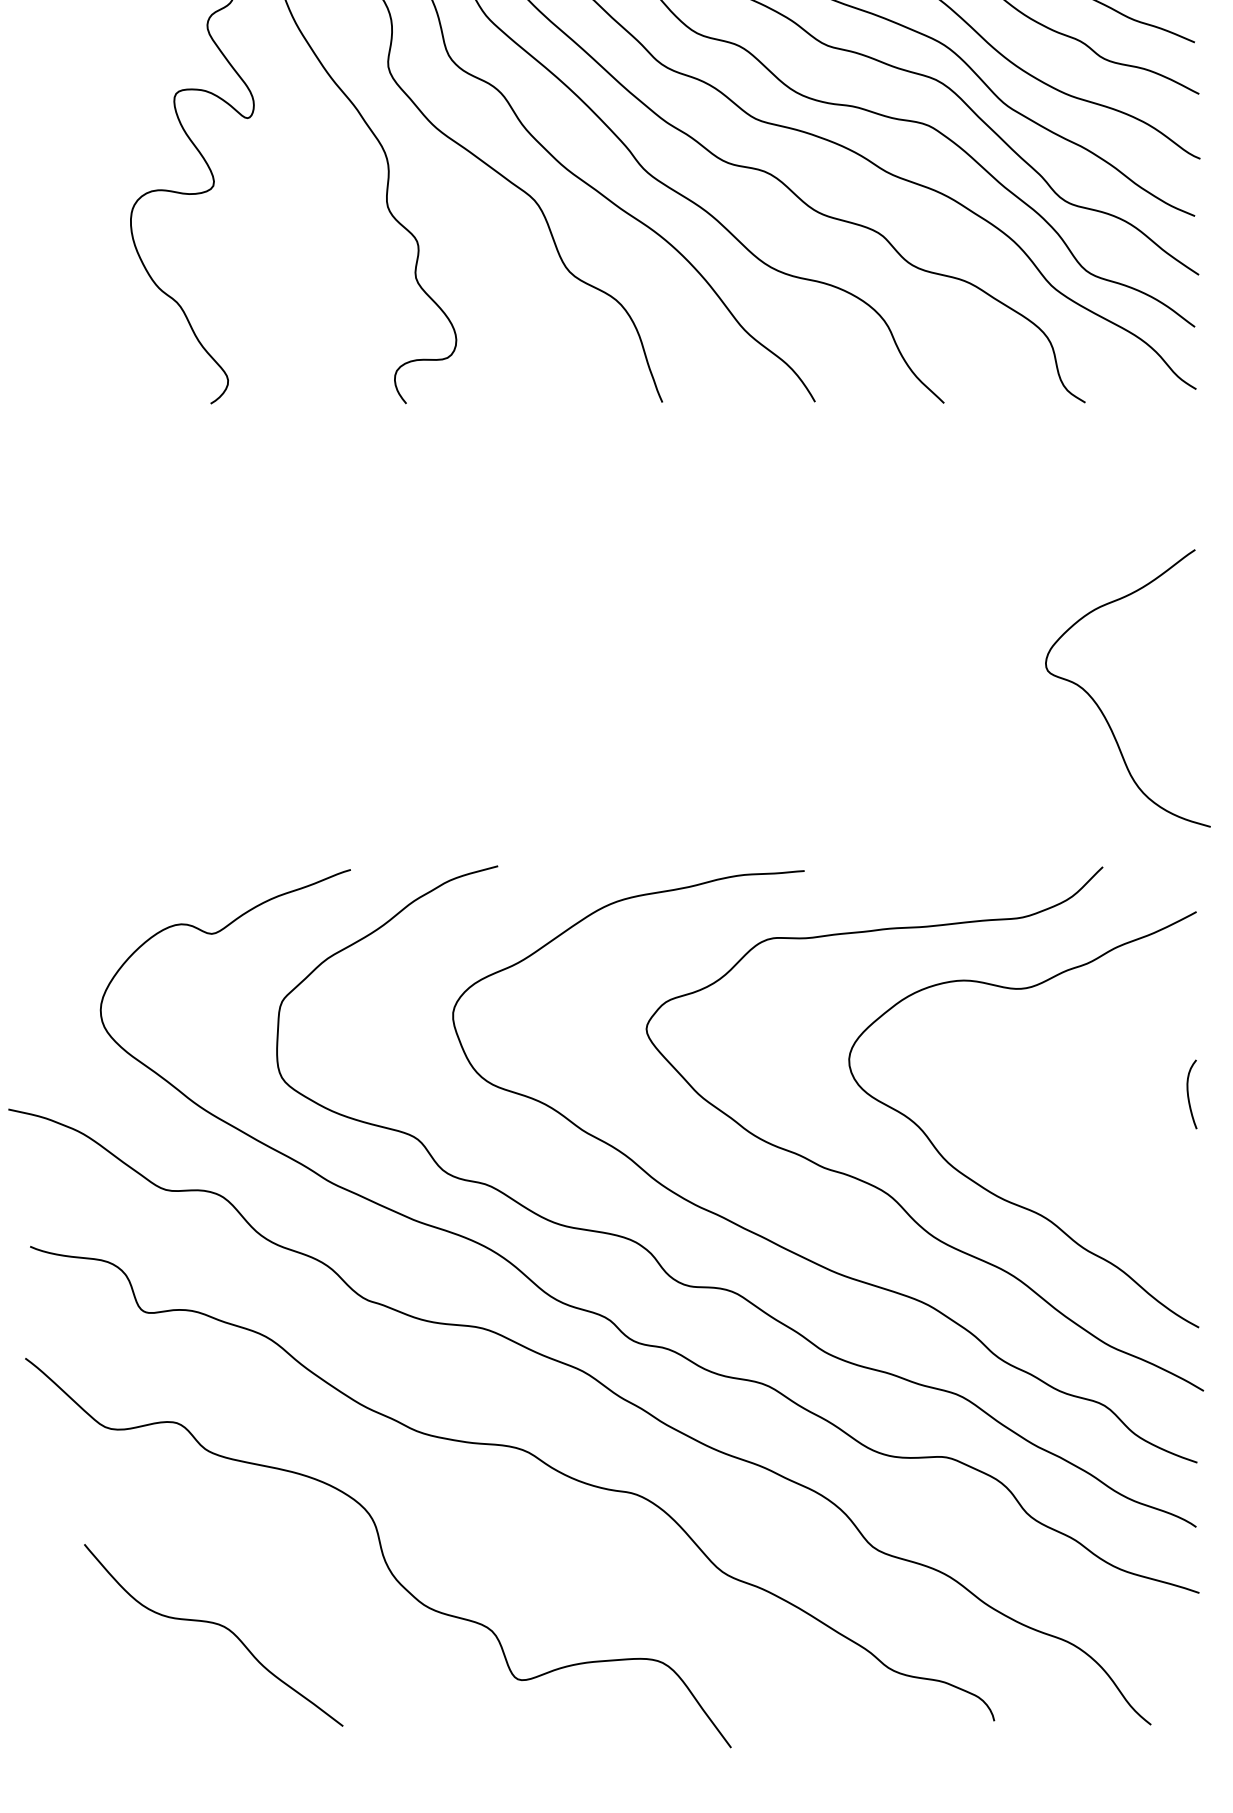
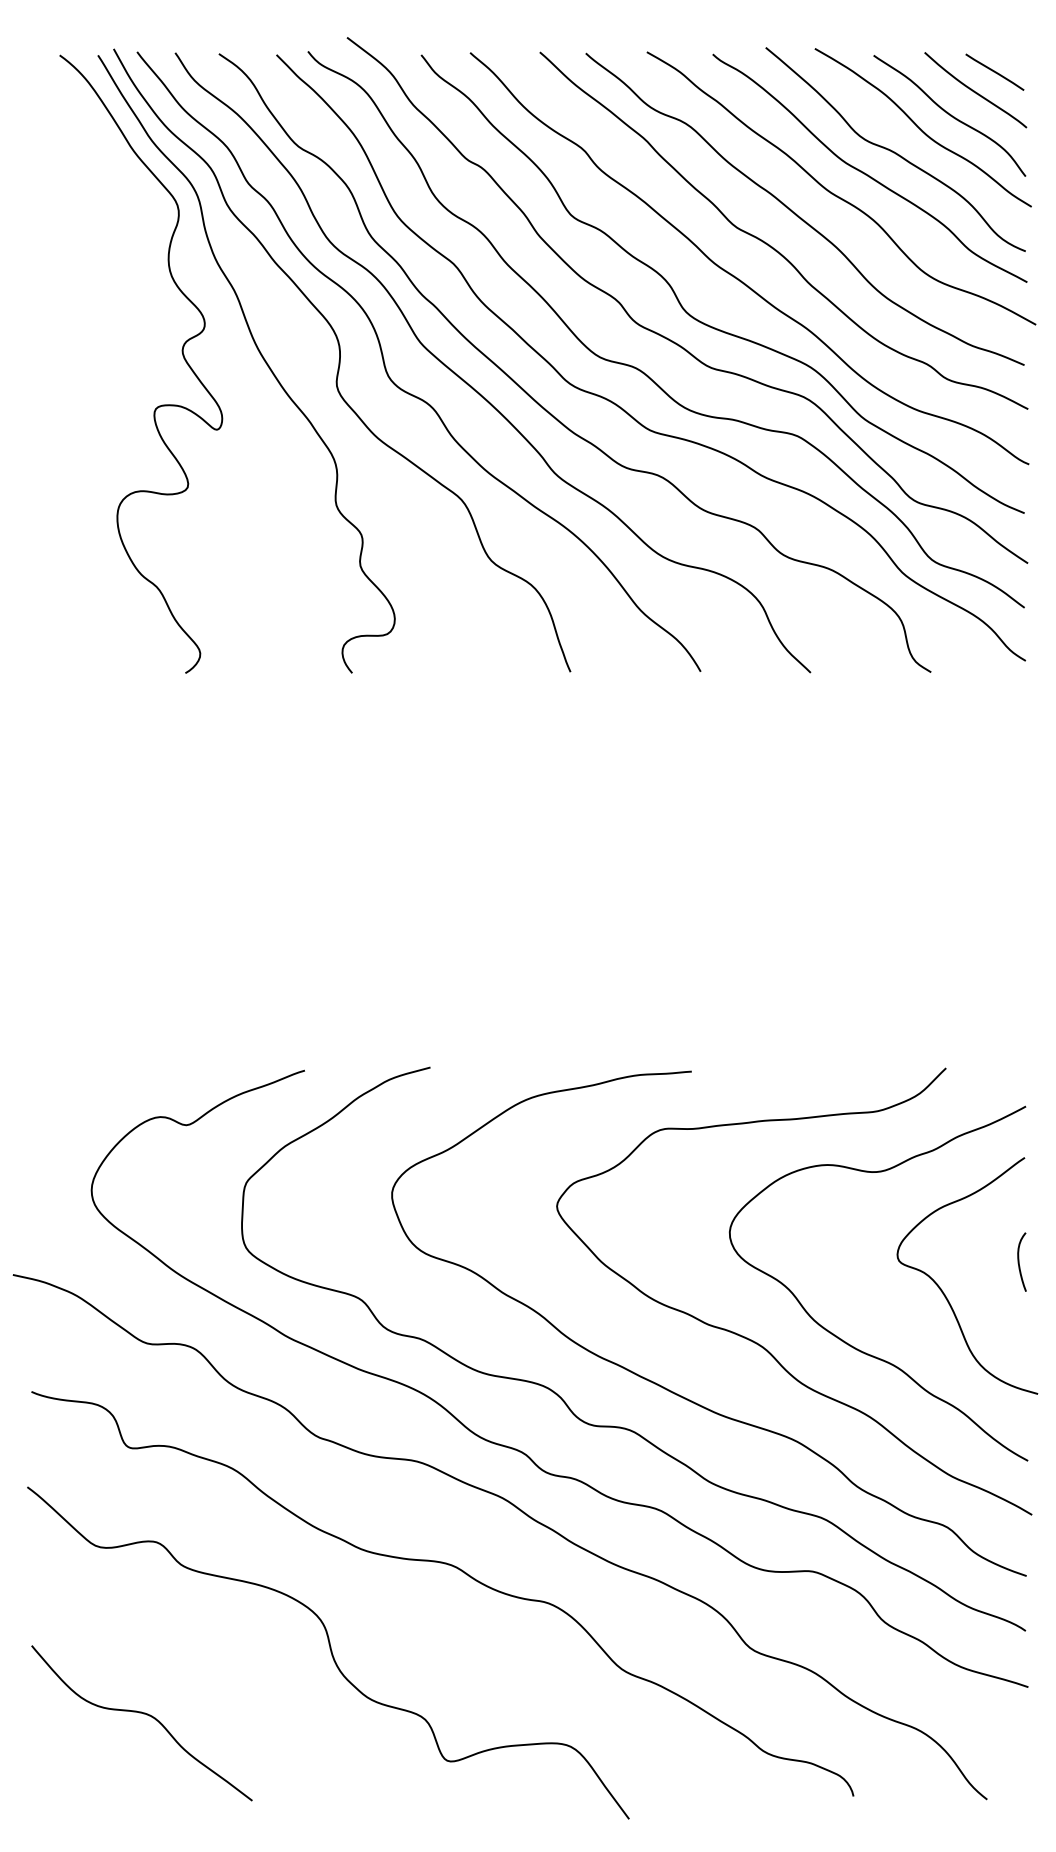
curve: (1099, 706) -> (943, 1291), moved
curve: (215, 1625) -> (143, 1714), moved

